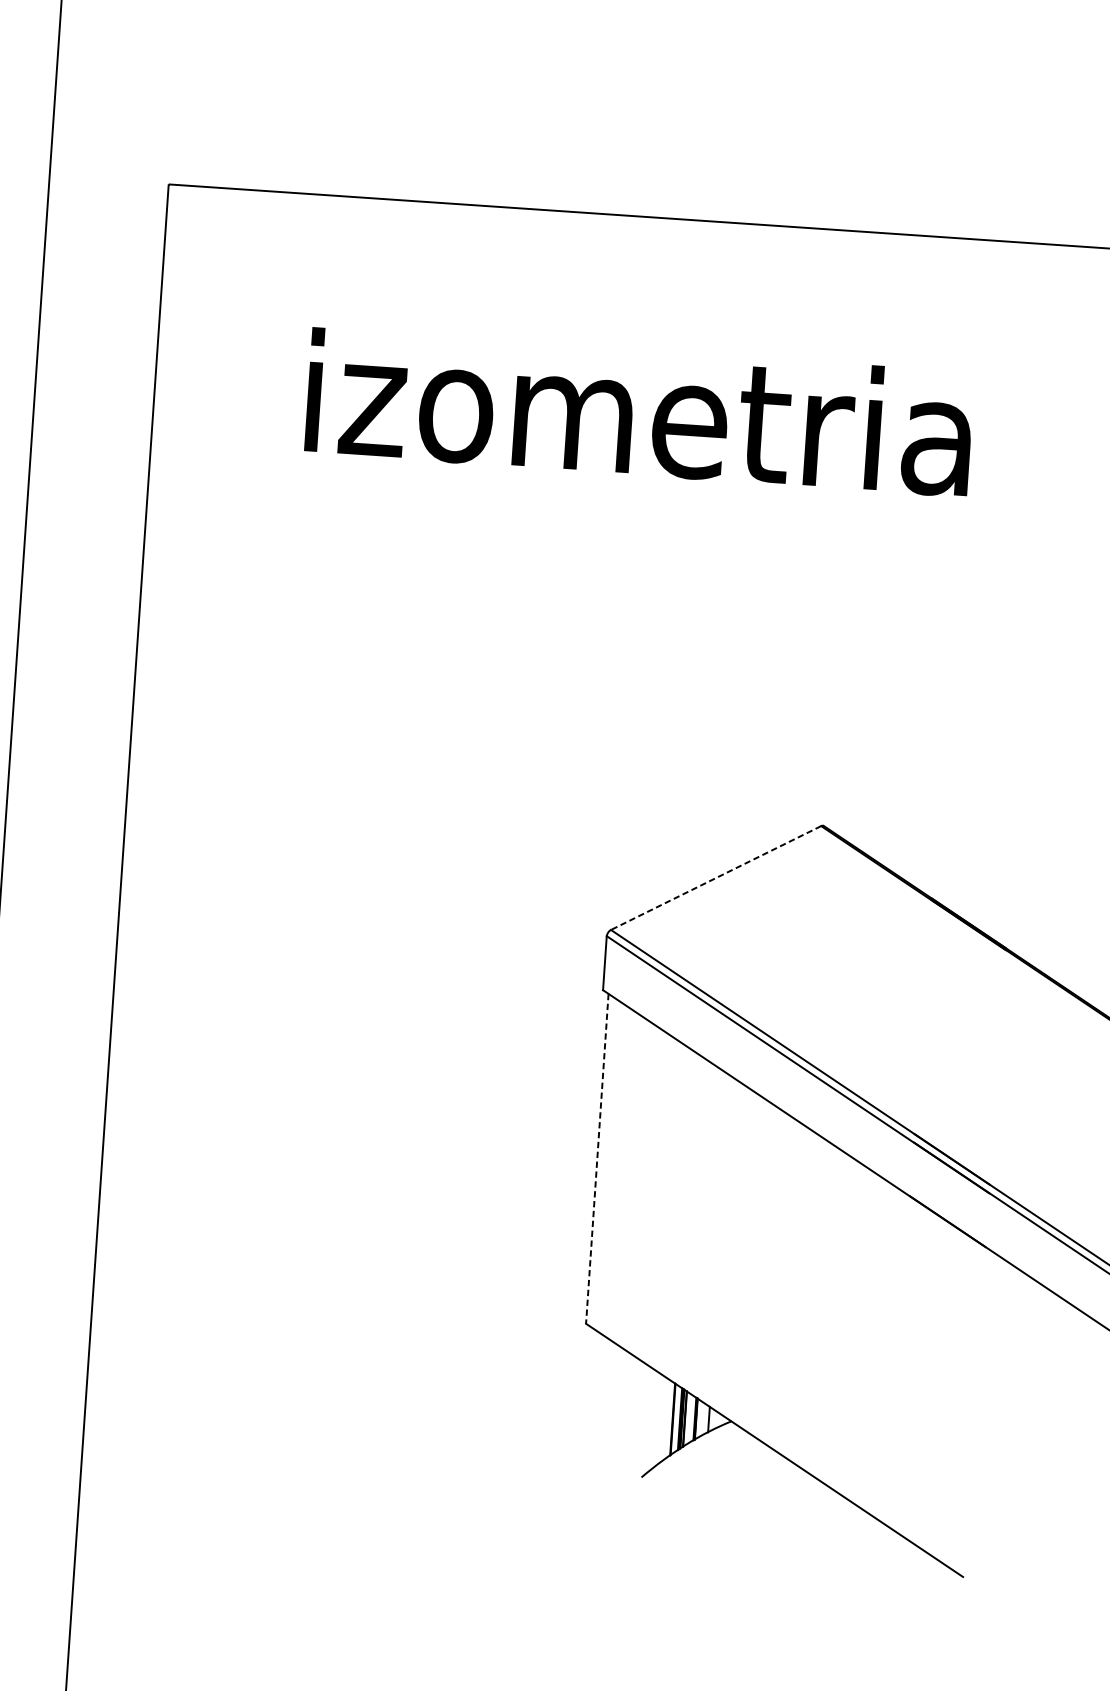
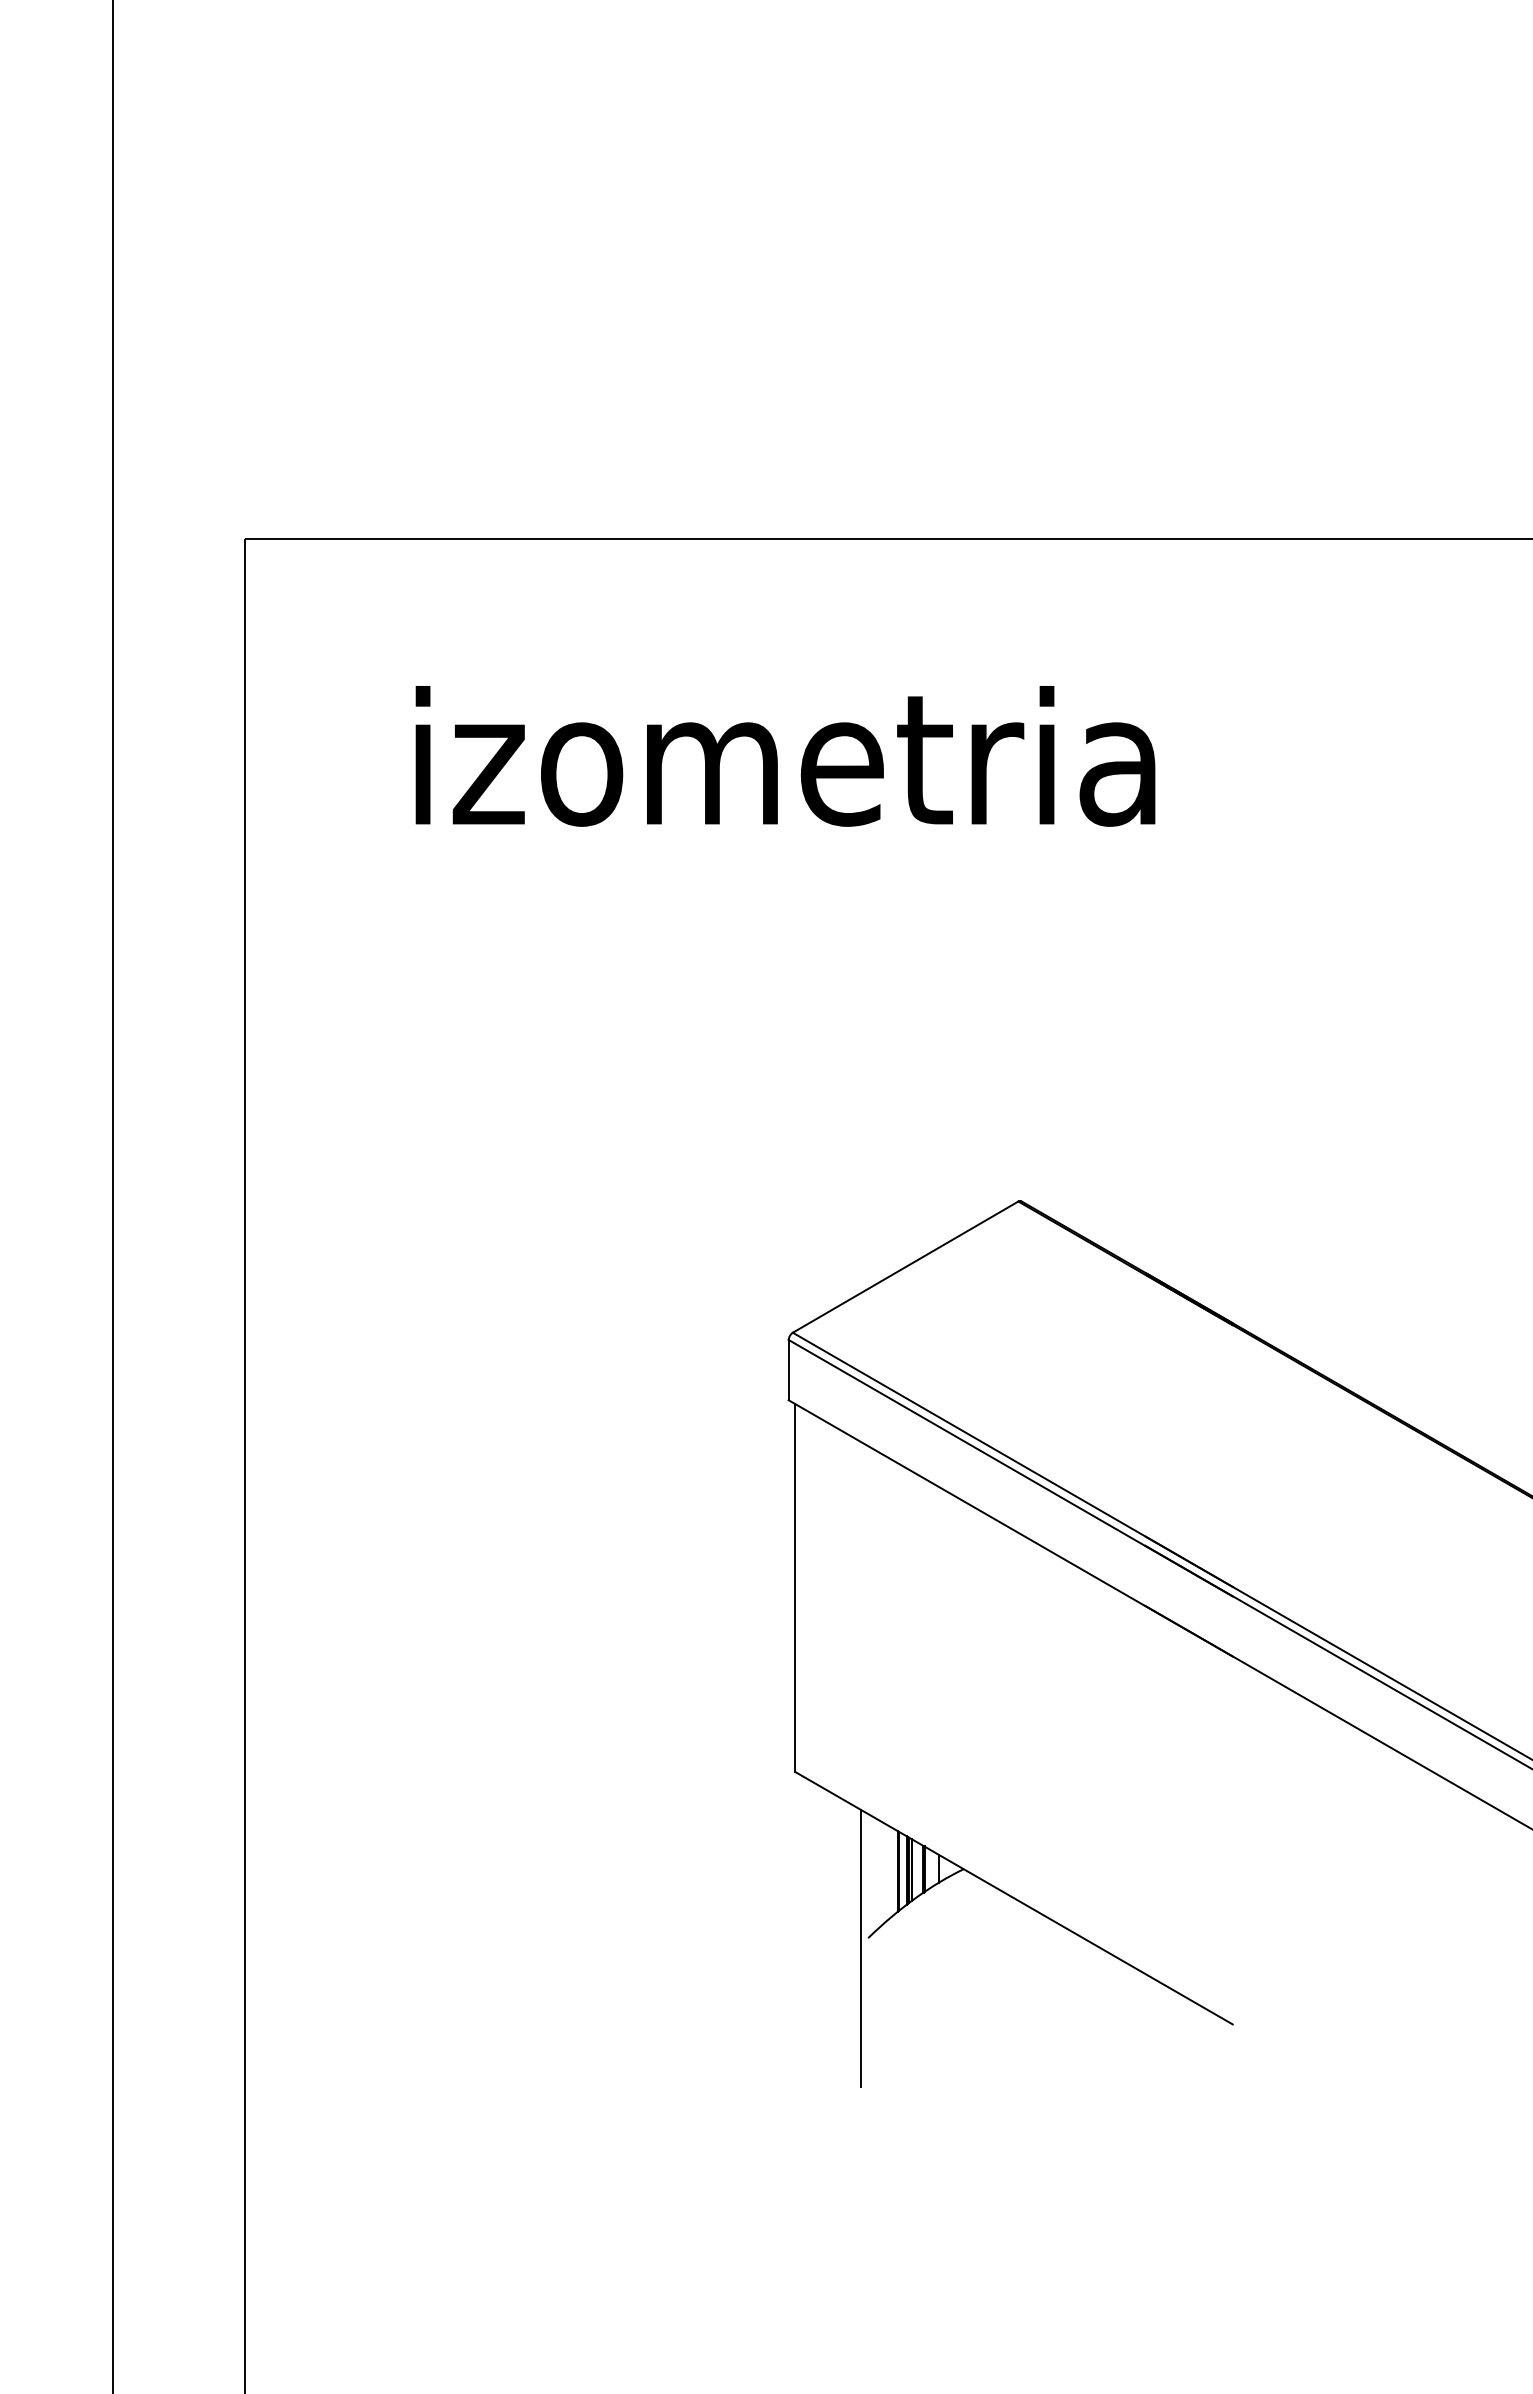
line: (715, 878) -> (905, 1267), dashed -> solid
line: (596, 1158) -> (794, 1587), dashed -> solid
line: (634, 1486) -> (861, 1948), added

